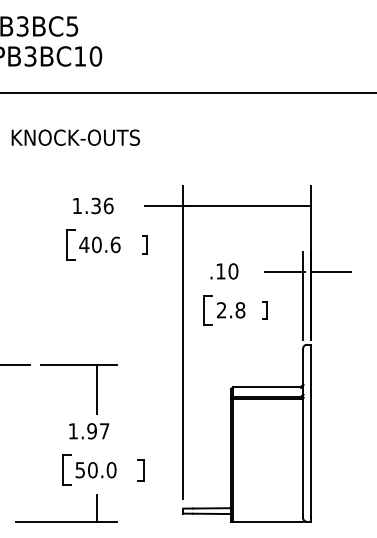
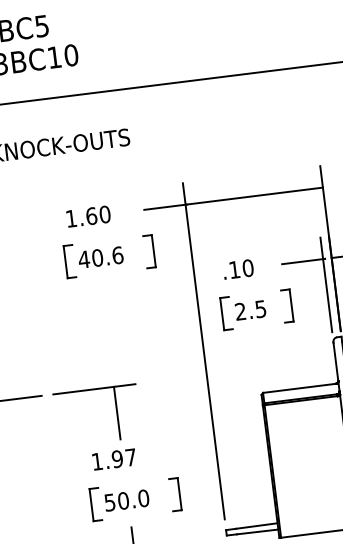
text: (102, 205) -> (98, 214), 1.36 -> 1.60
part: (144, 244) -> (148, 251), size x1.67
text: (240, 310) -> (260, 309), 2.8 -> 2.5
part: (264, 310) -> (286, 306), size x1.67
part: (140, 469) -> (174, 493), size x1.43

